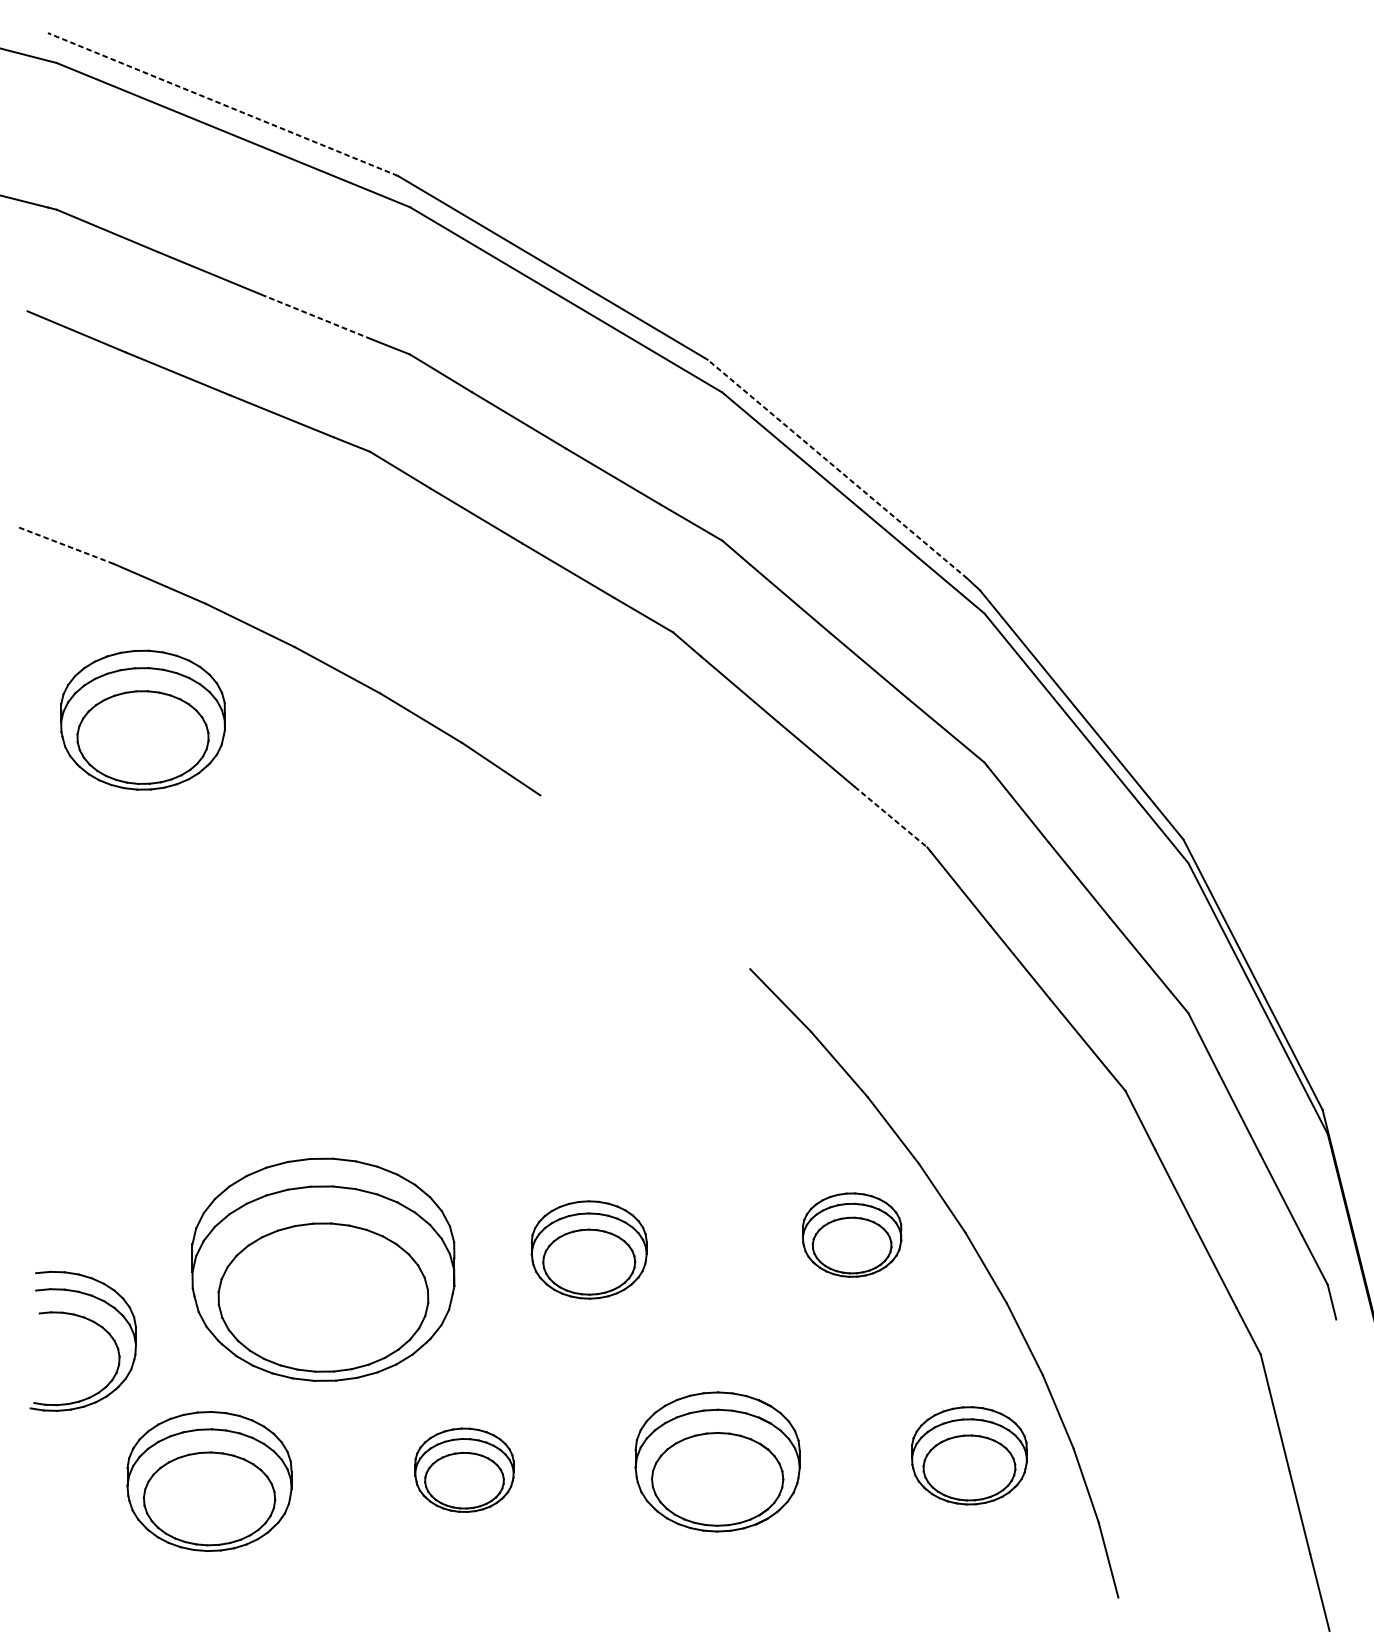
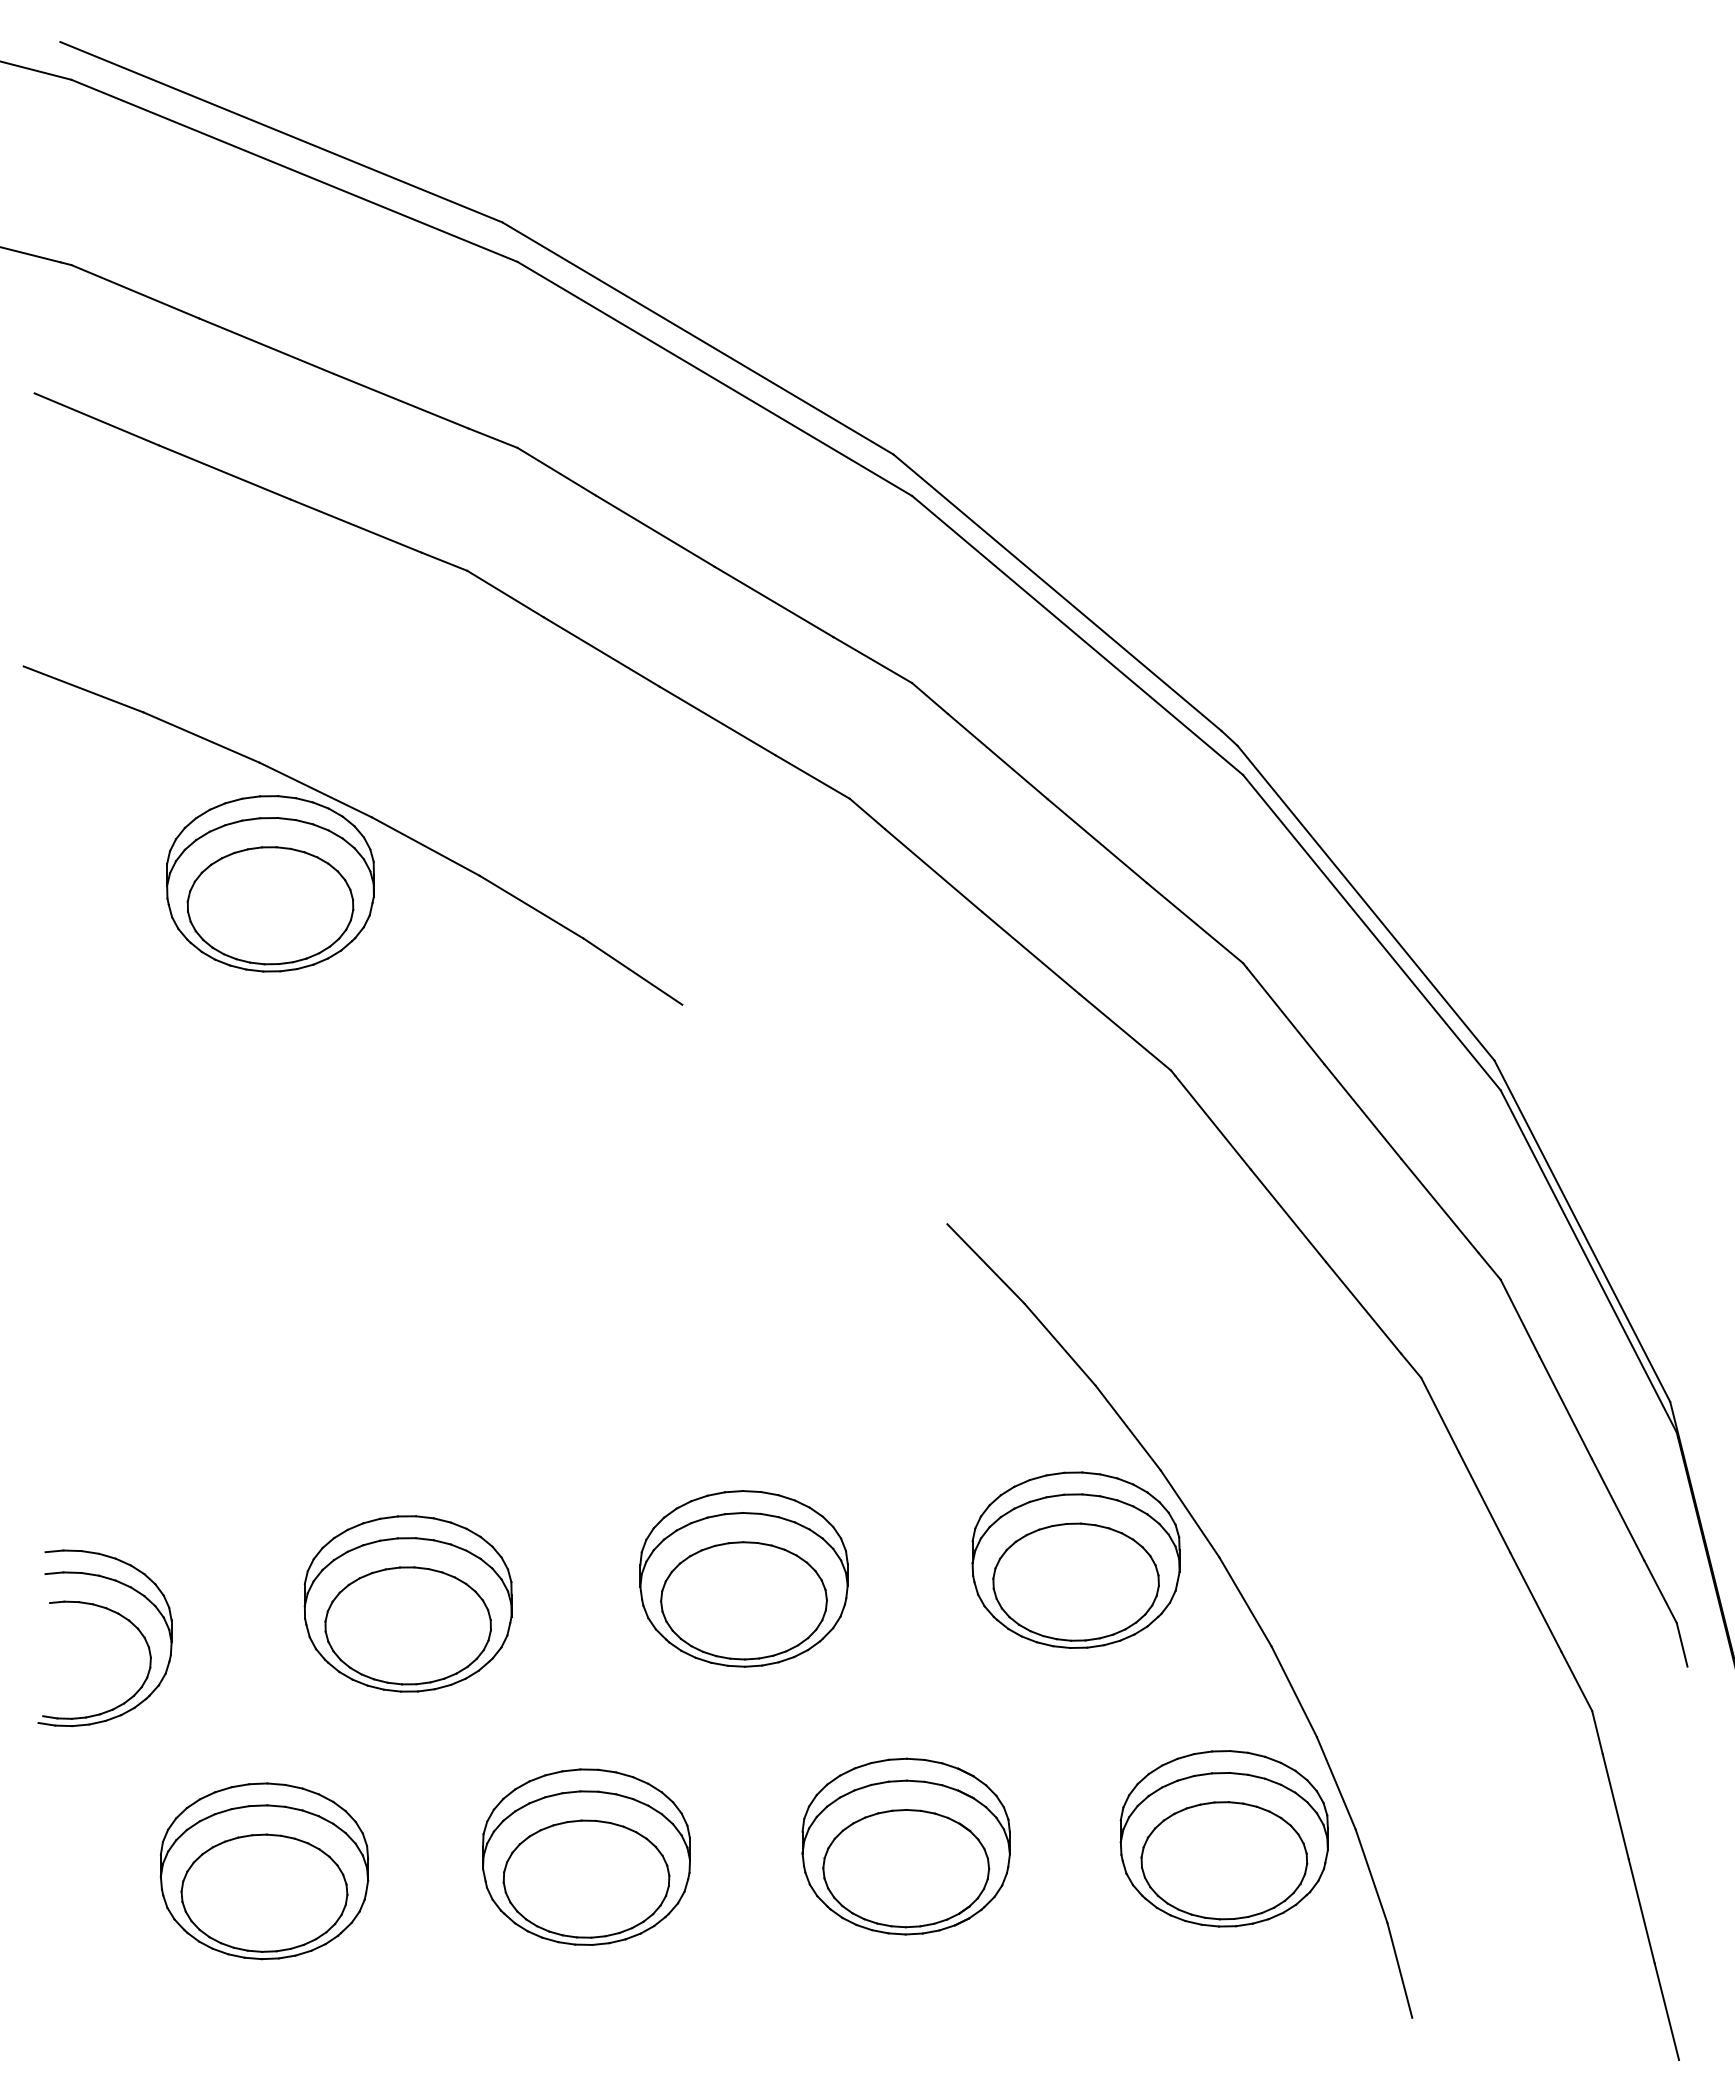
line: (223, 104) -> (281, 132), dashed -> solid
line: (318, 317) -> (401, 401), dashed -> solid
line: (837, 468) -> (1057, 592), dashed -> solid
line: (66, 545) -> (83, 689), dashed -> solid
part: (143, 719) -> (270, 883), moved
line: (891, 817) -> (1125, 1032), dashed -> solid
part: (851, 1234) -> (1075, 1559), size x1.67
part: (588, 1249) -> (743, 1578), size x1.43
part: (322, 1269) -> (407, 1603), size x0.62
part: (95, 1324) -> (120, 1616), moved
part: (968, 1455) -> (1223, 1838), size x1.43
part: (464, 1469) -> (586, 1856), size x1.67

